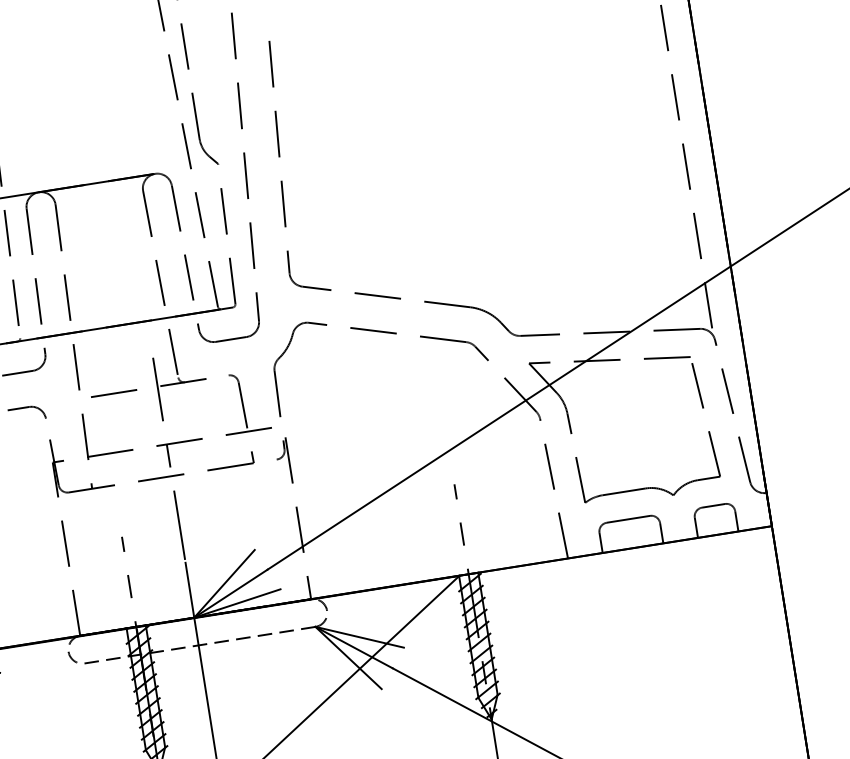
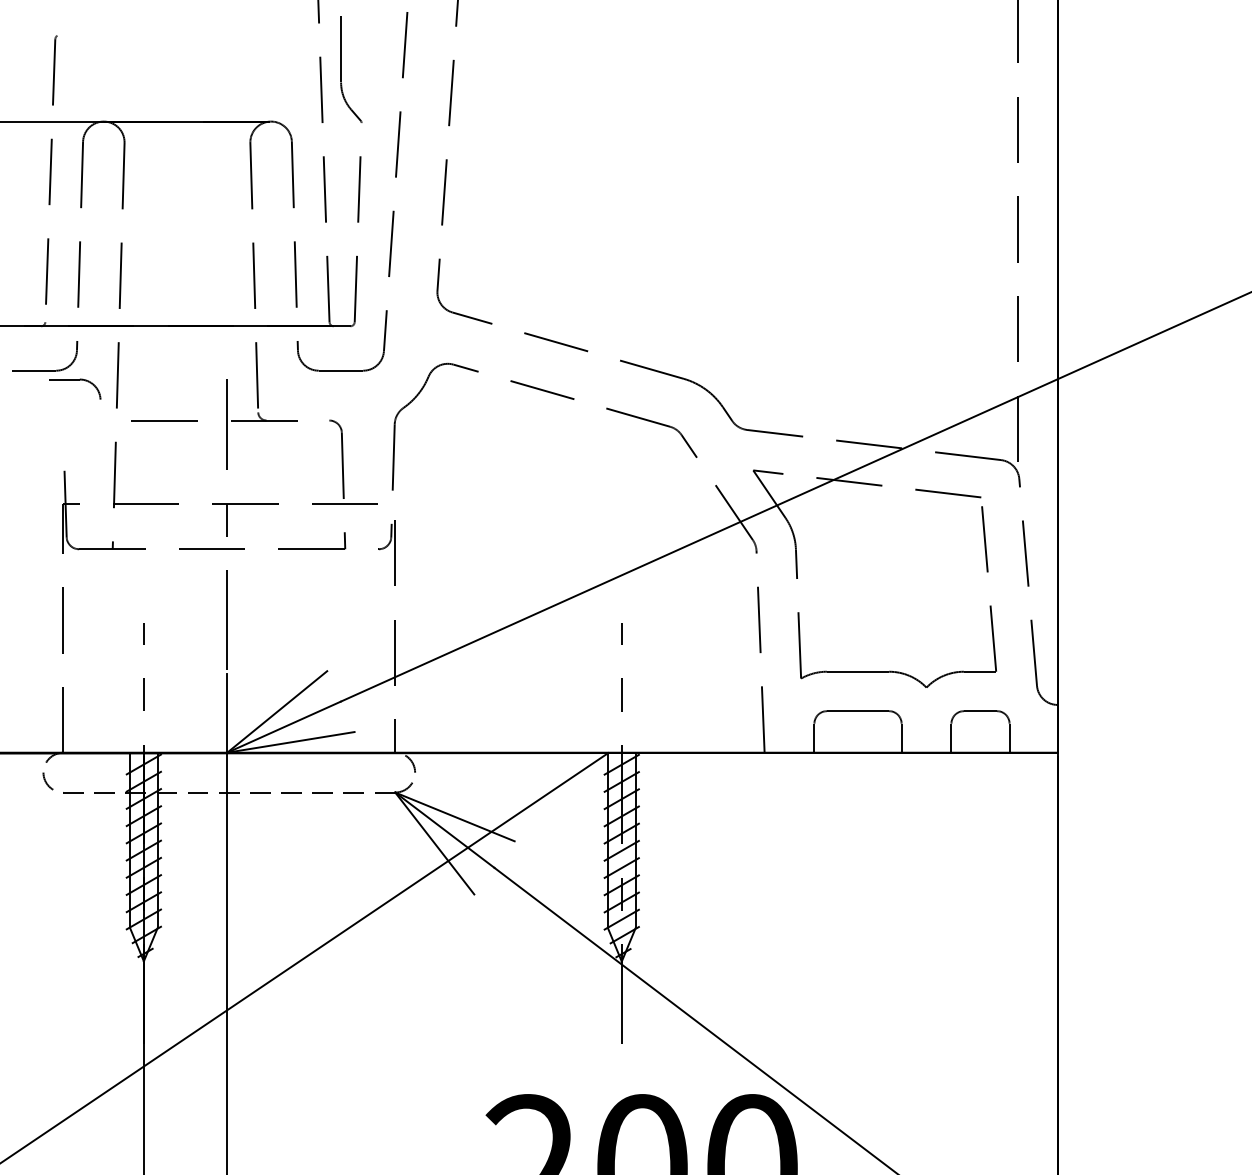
part: (26, 408) -> (75, 380), moved

